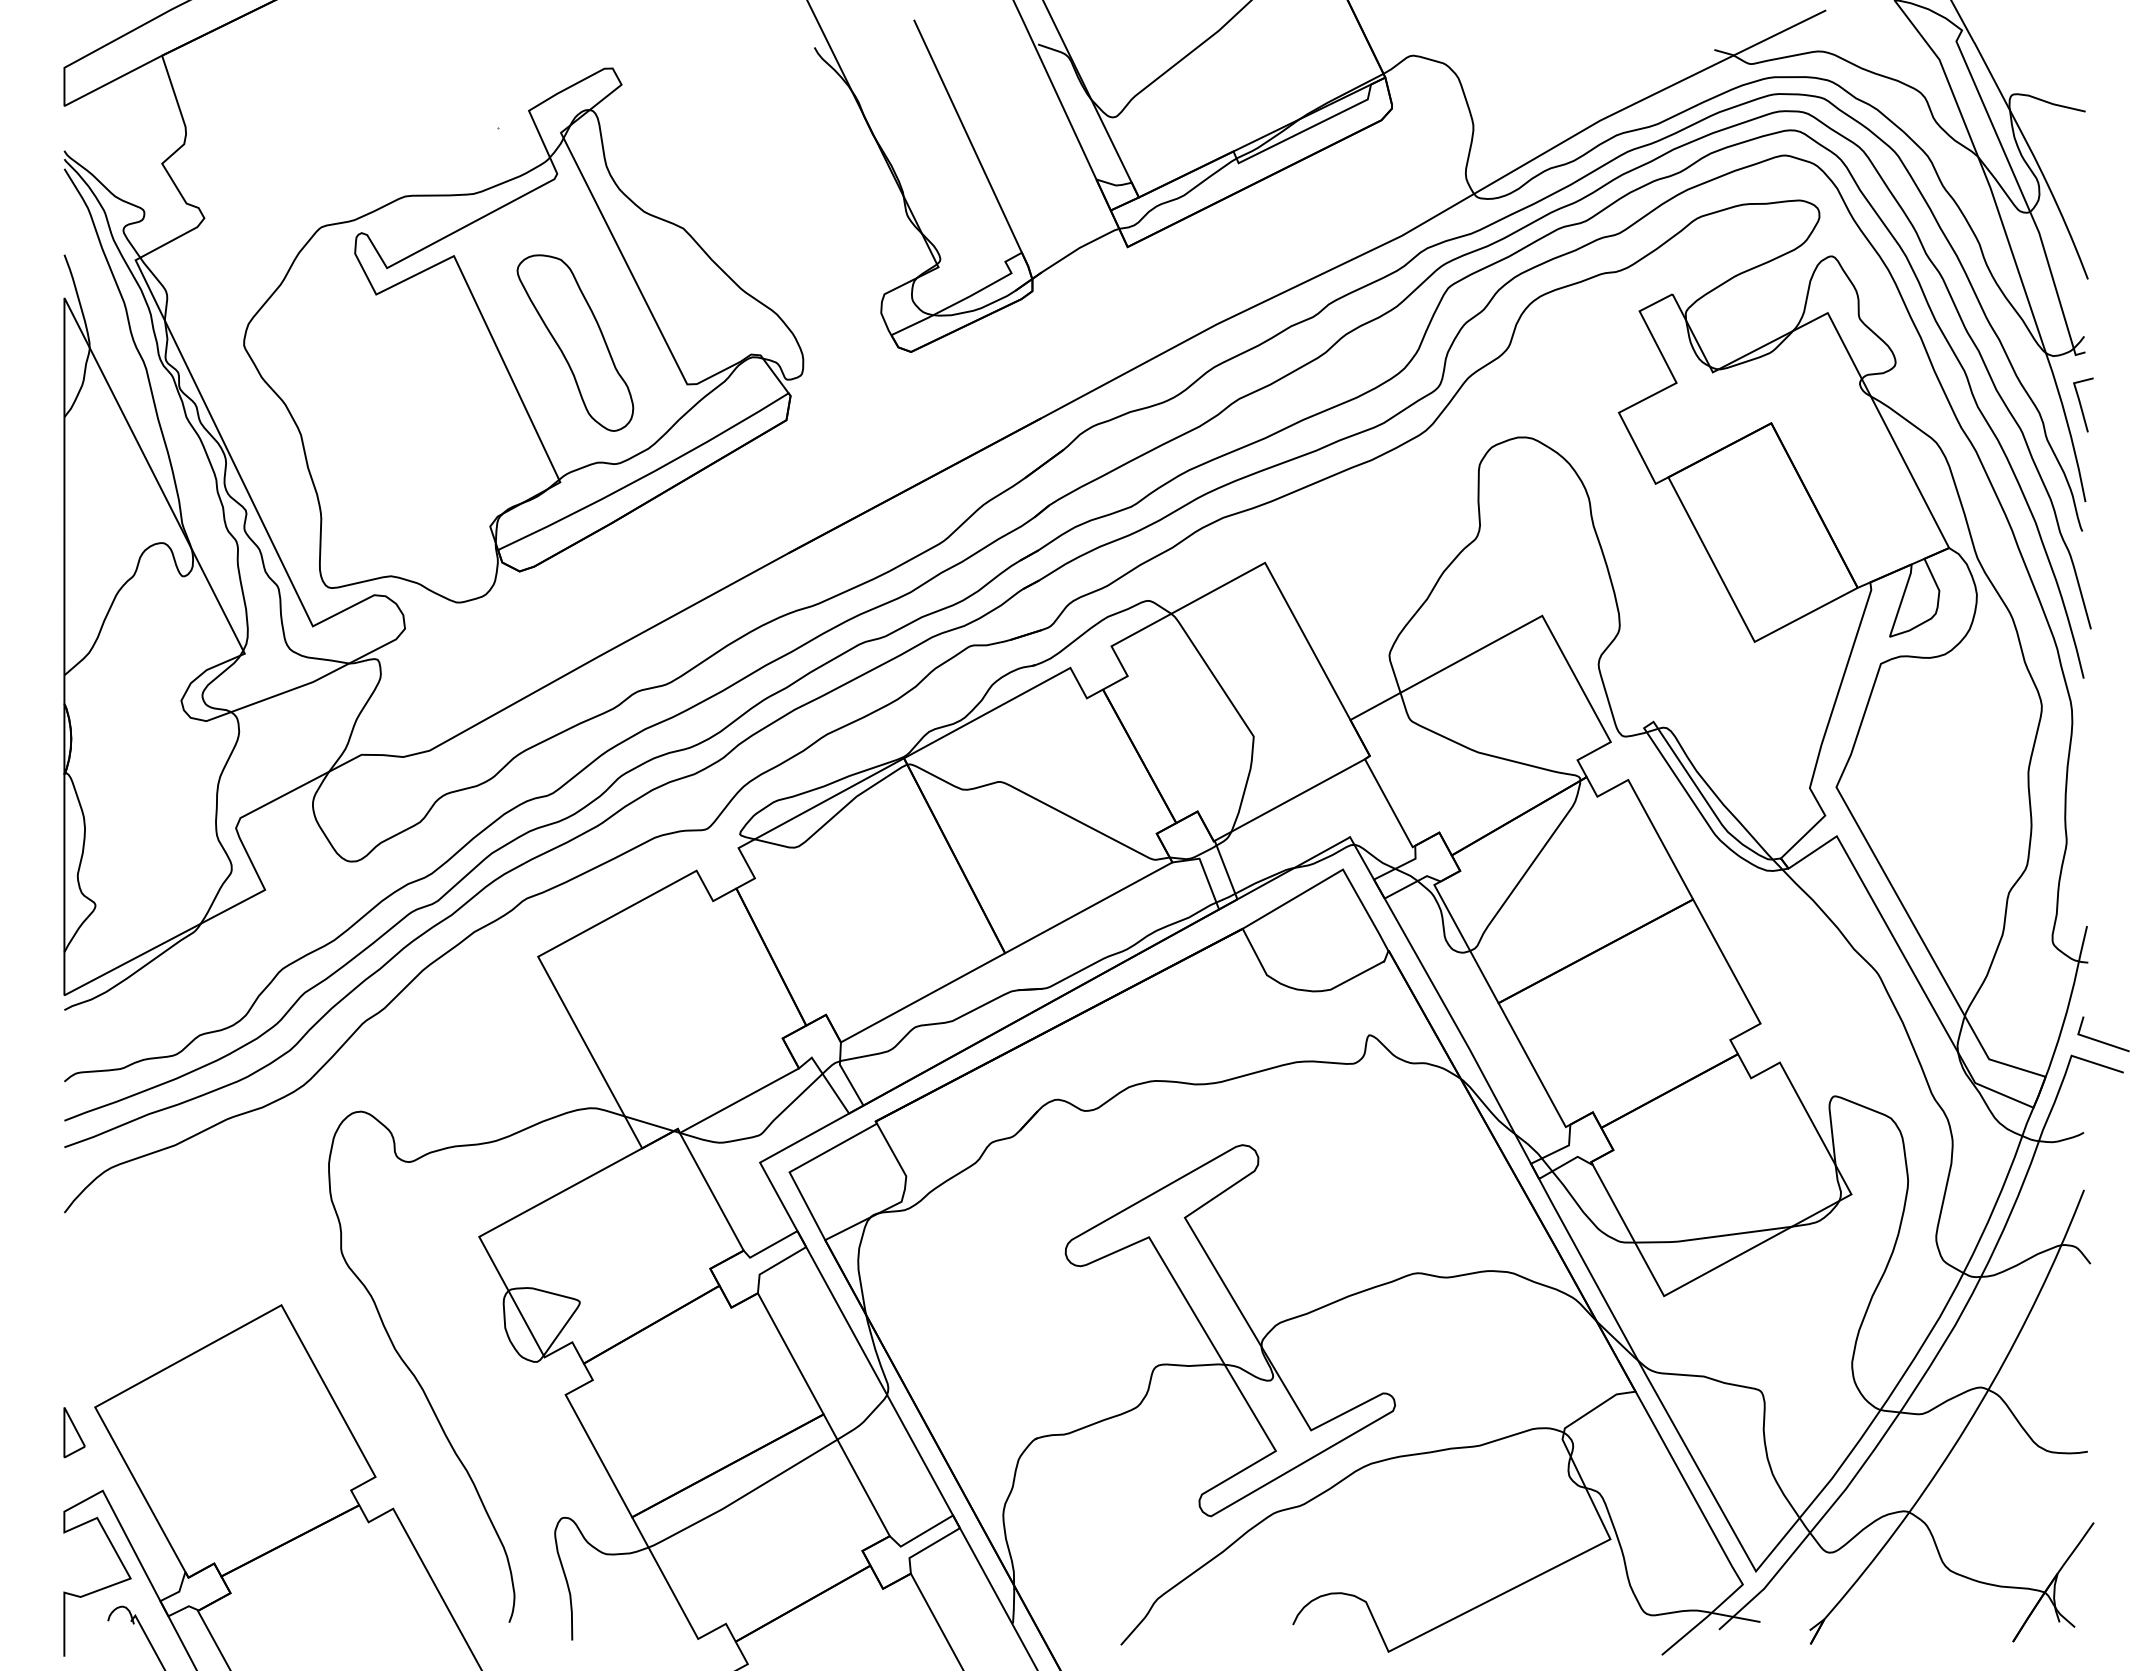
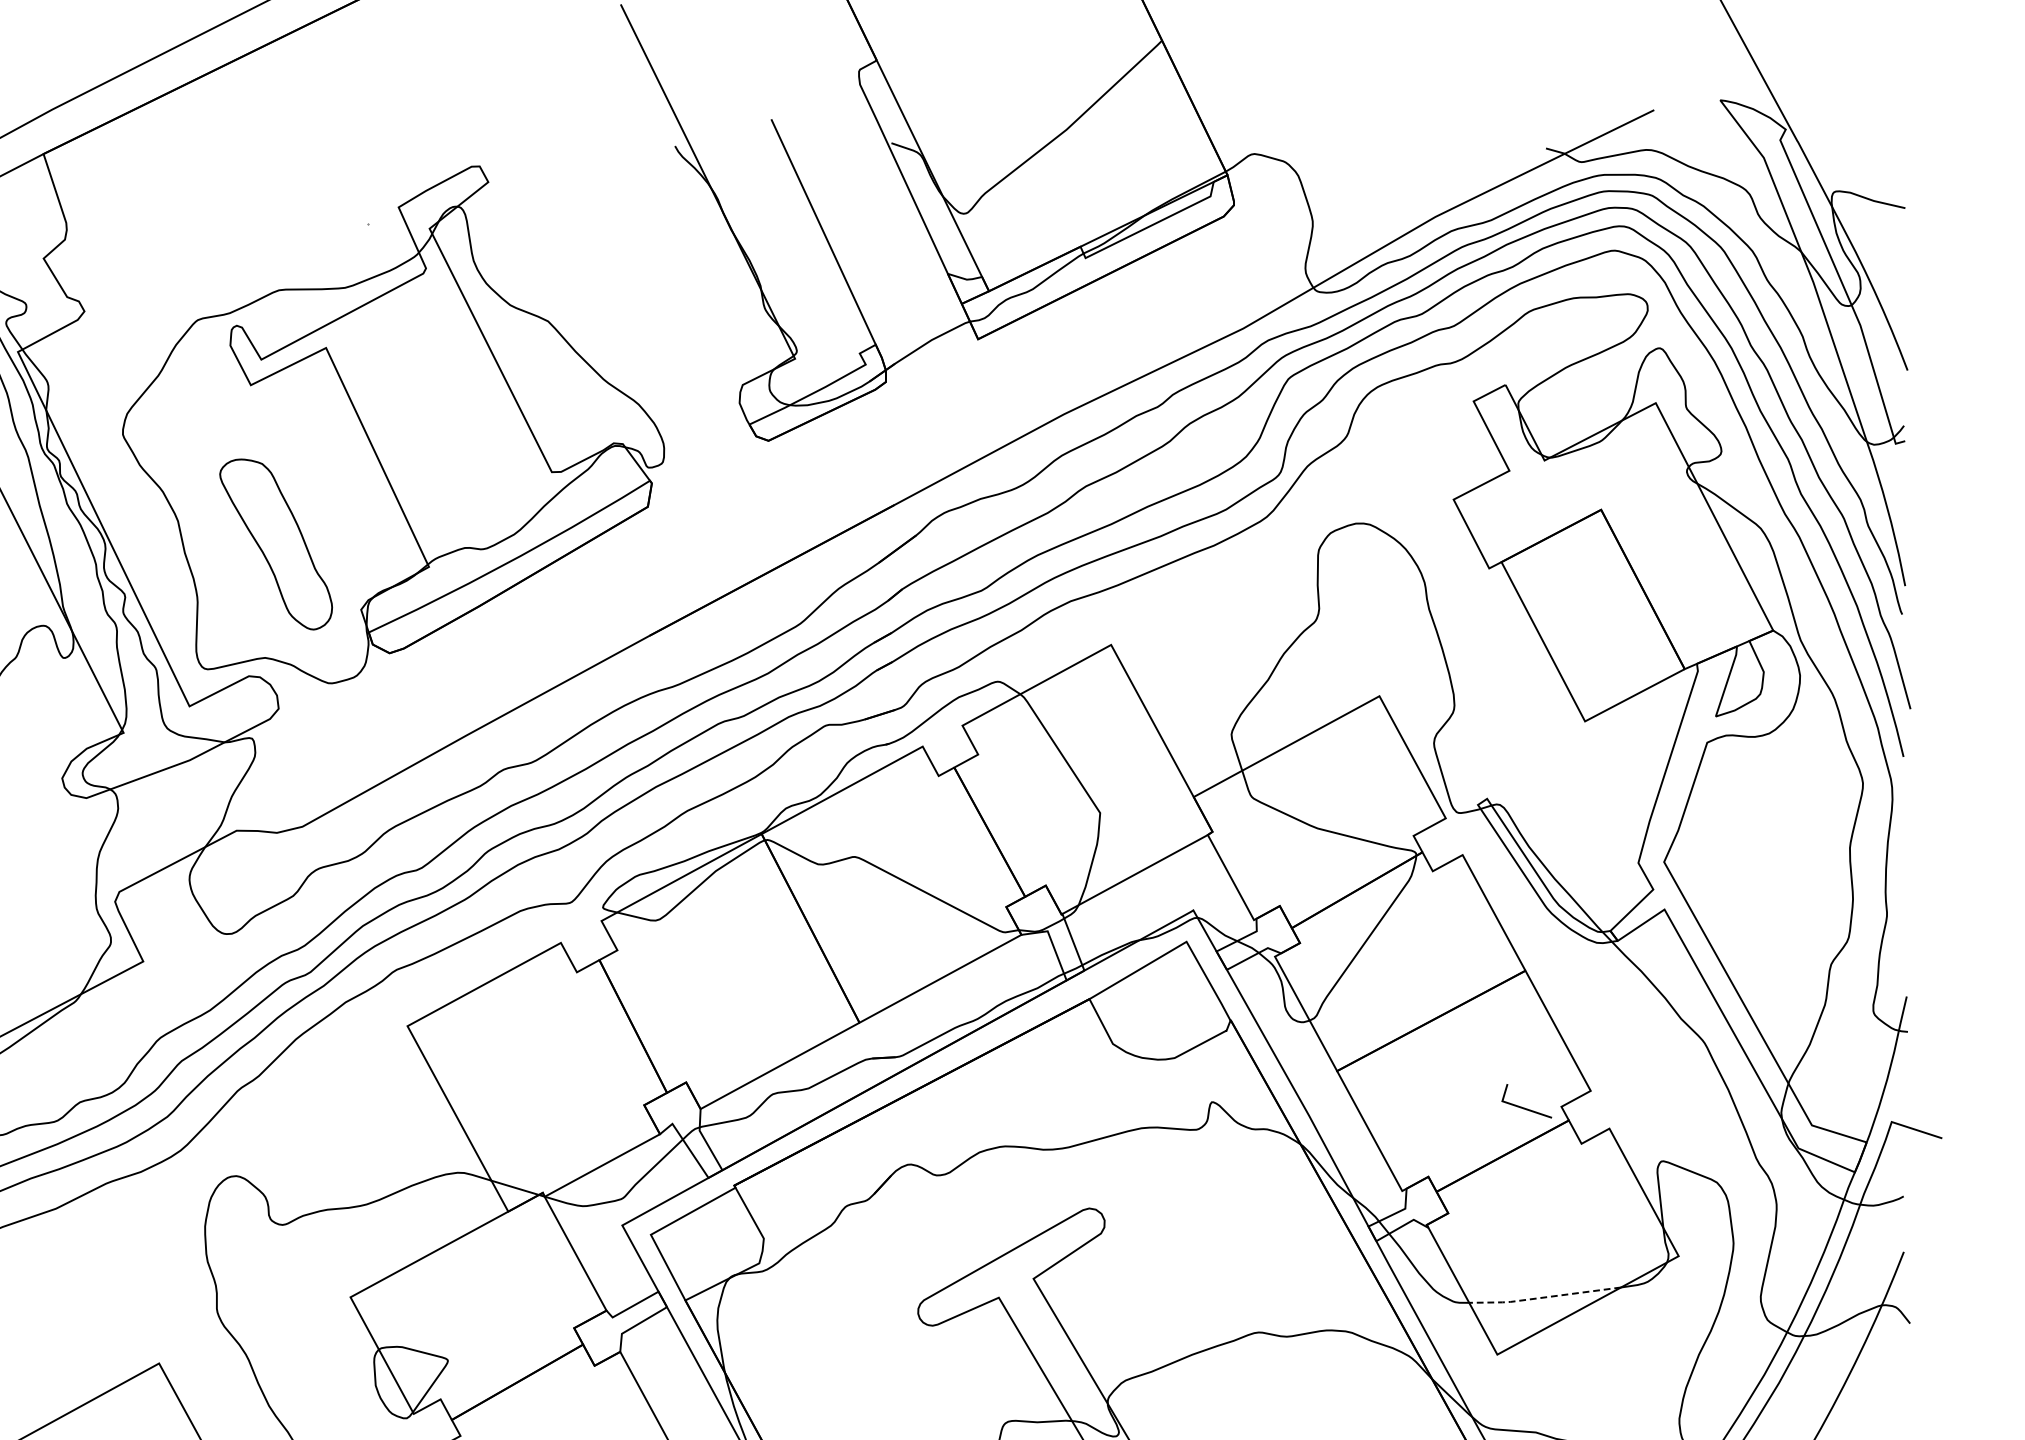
part: (575, 342) -> (276, 543), moved
line: (2081, 404) -> (1901, 491), removed
line: (2100, 1040) -> (1523, 1107), moved
line: (1711, 1237) -> (1543, 1297), solid -> dashed

